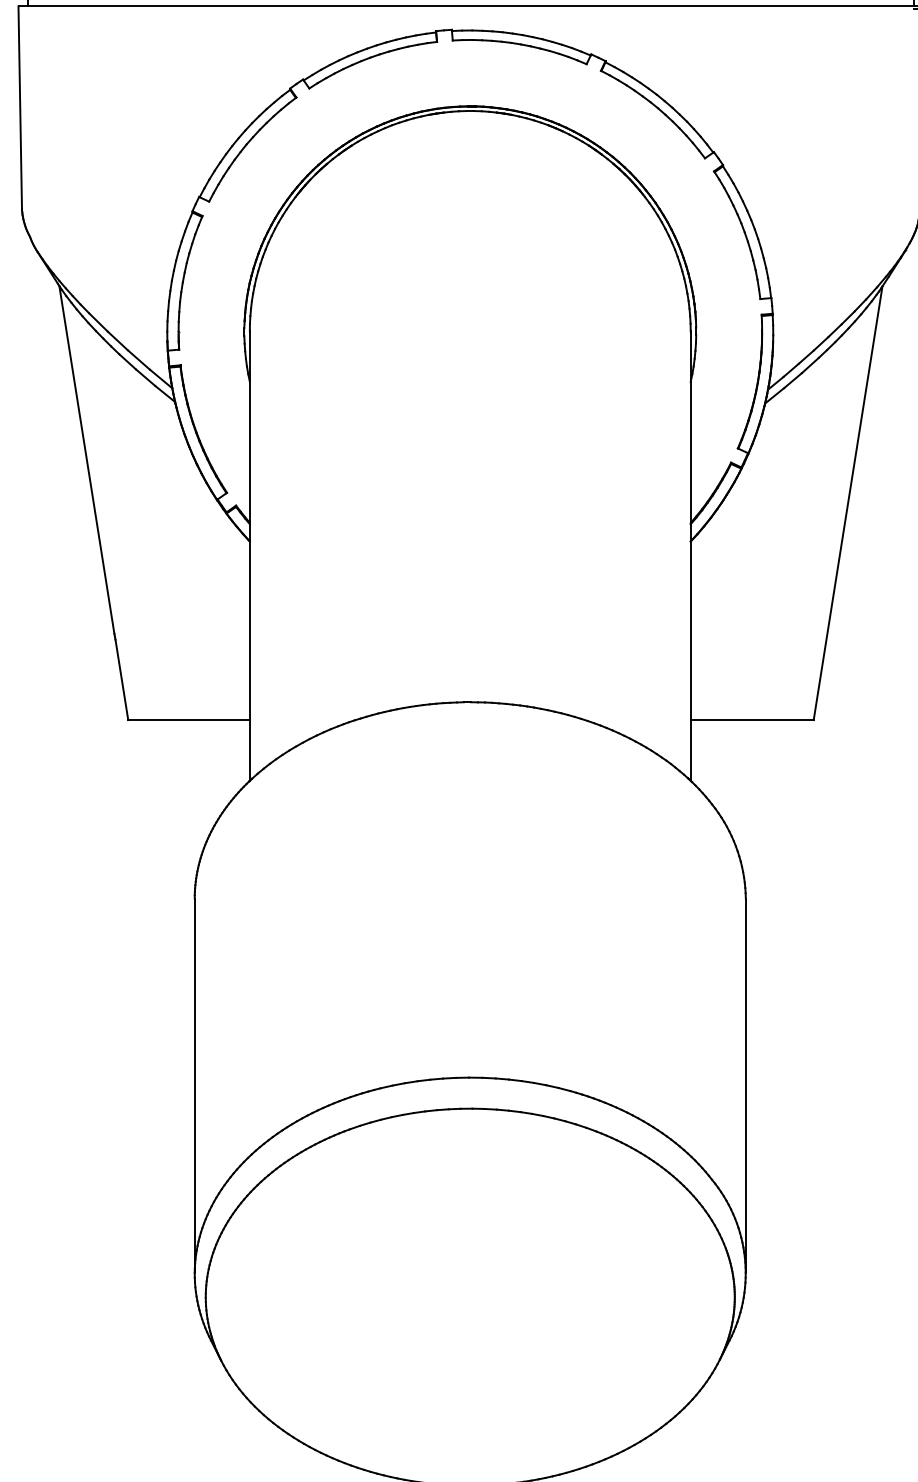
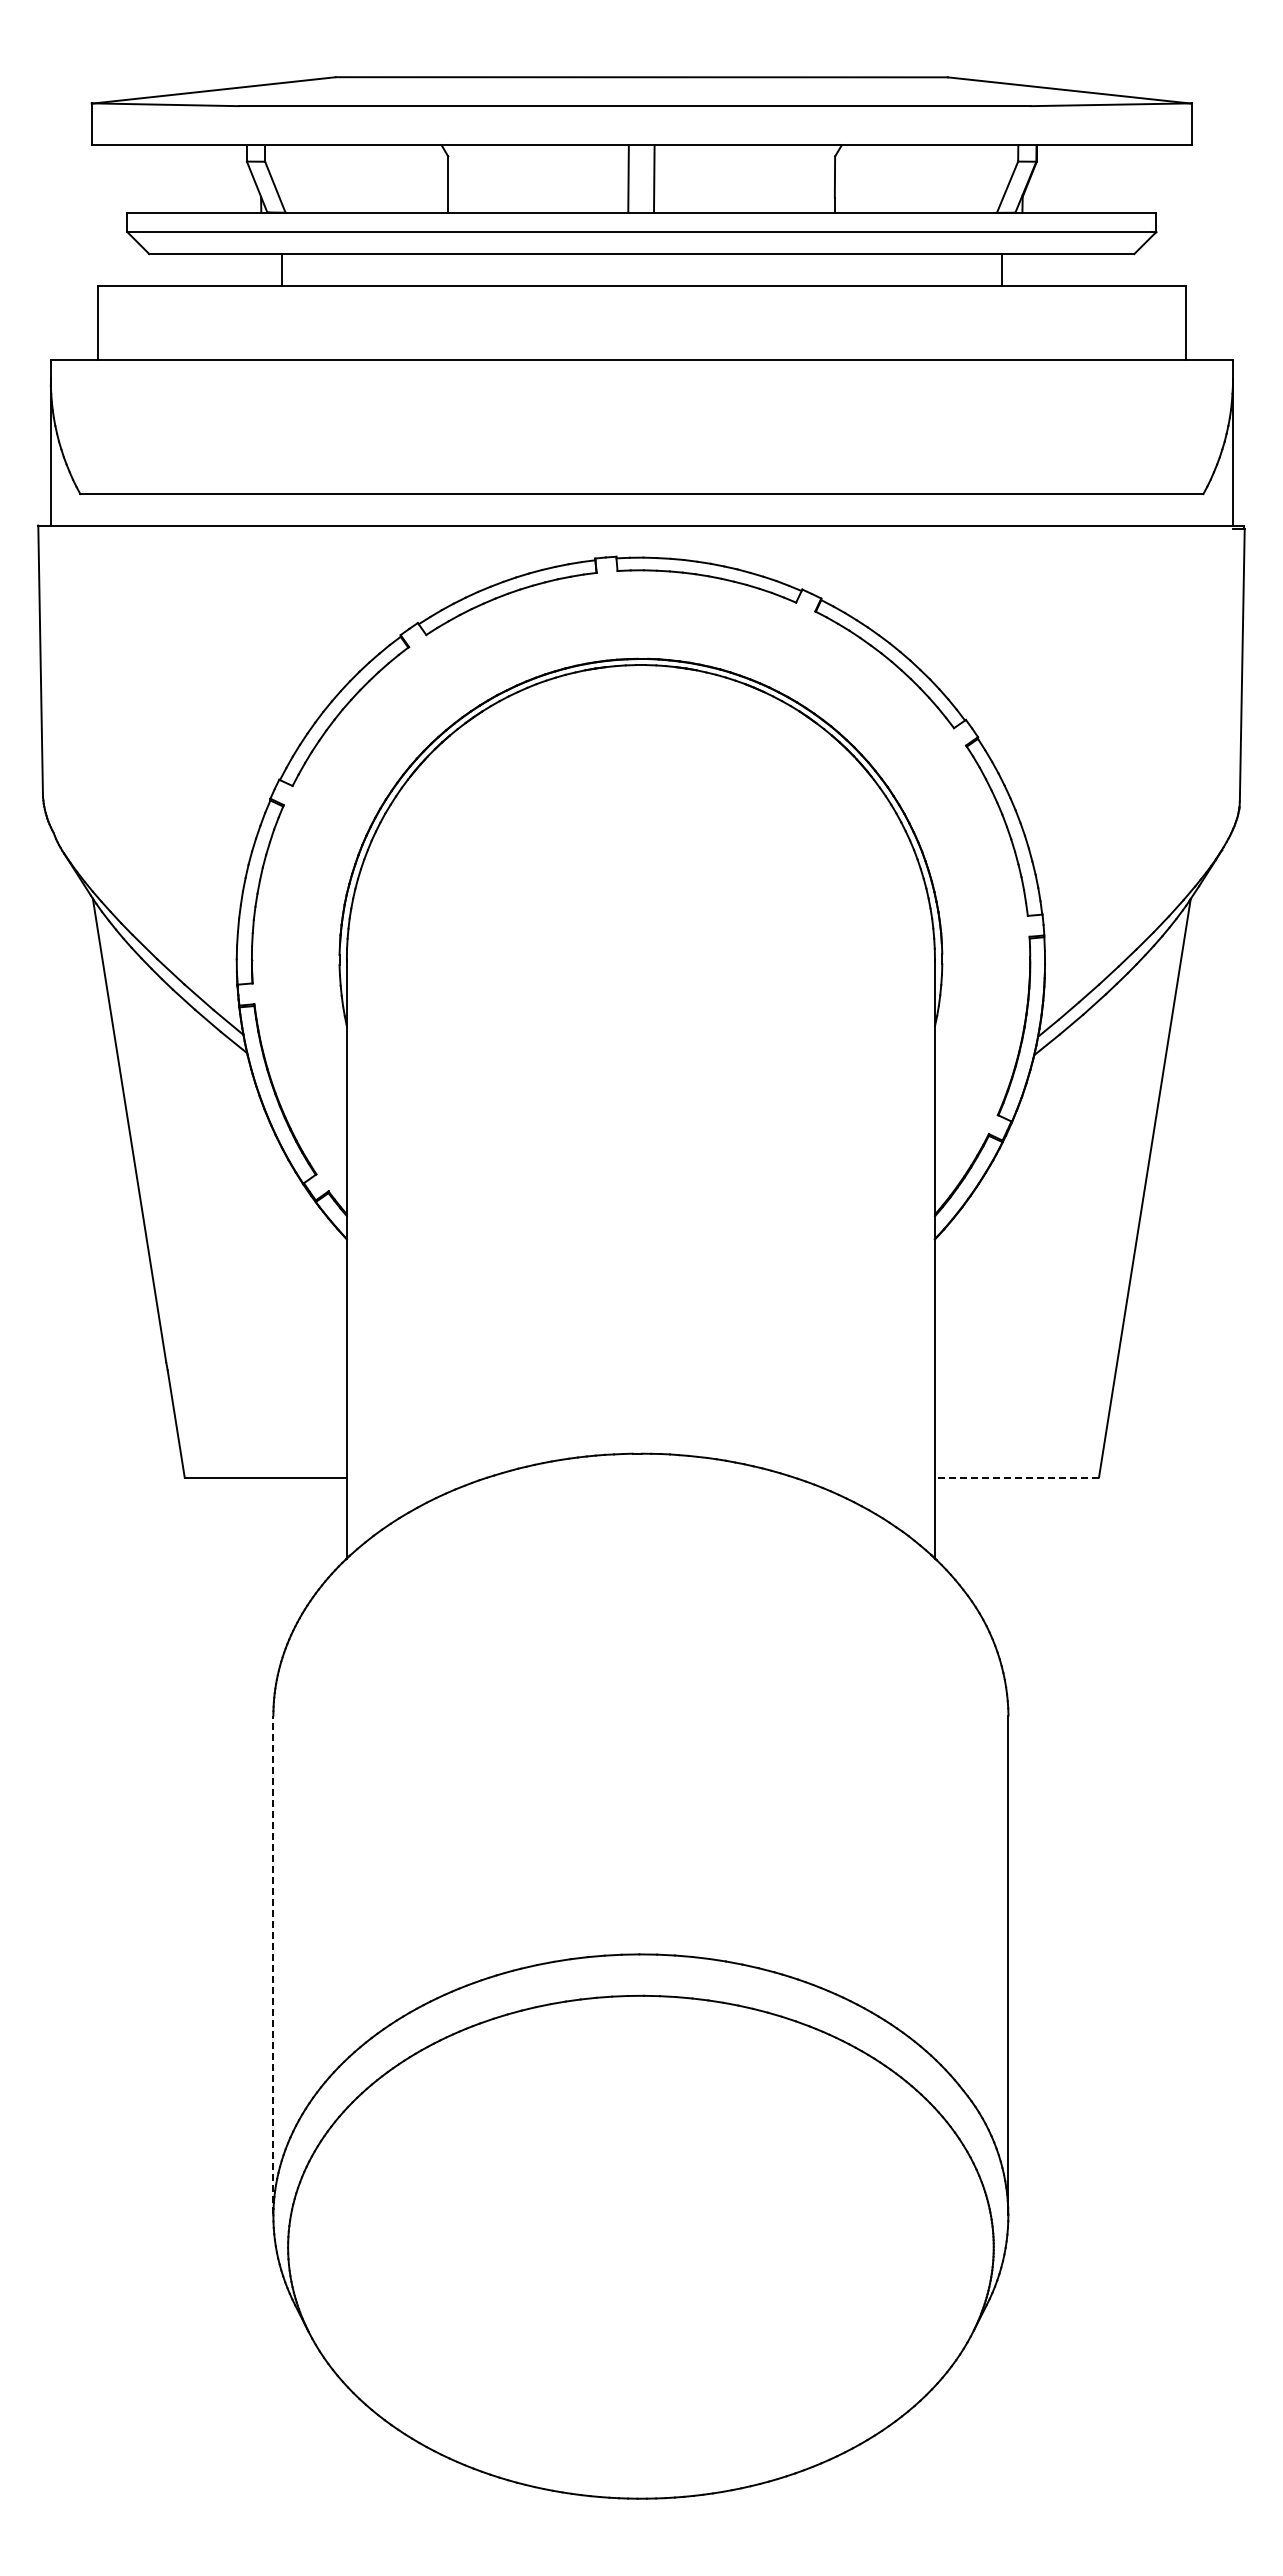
line: (751, 720) -> (1016, 1477), solid -> dashed
line: (194, 1085) -> (273, 1964), solid -> dashed

